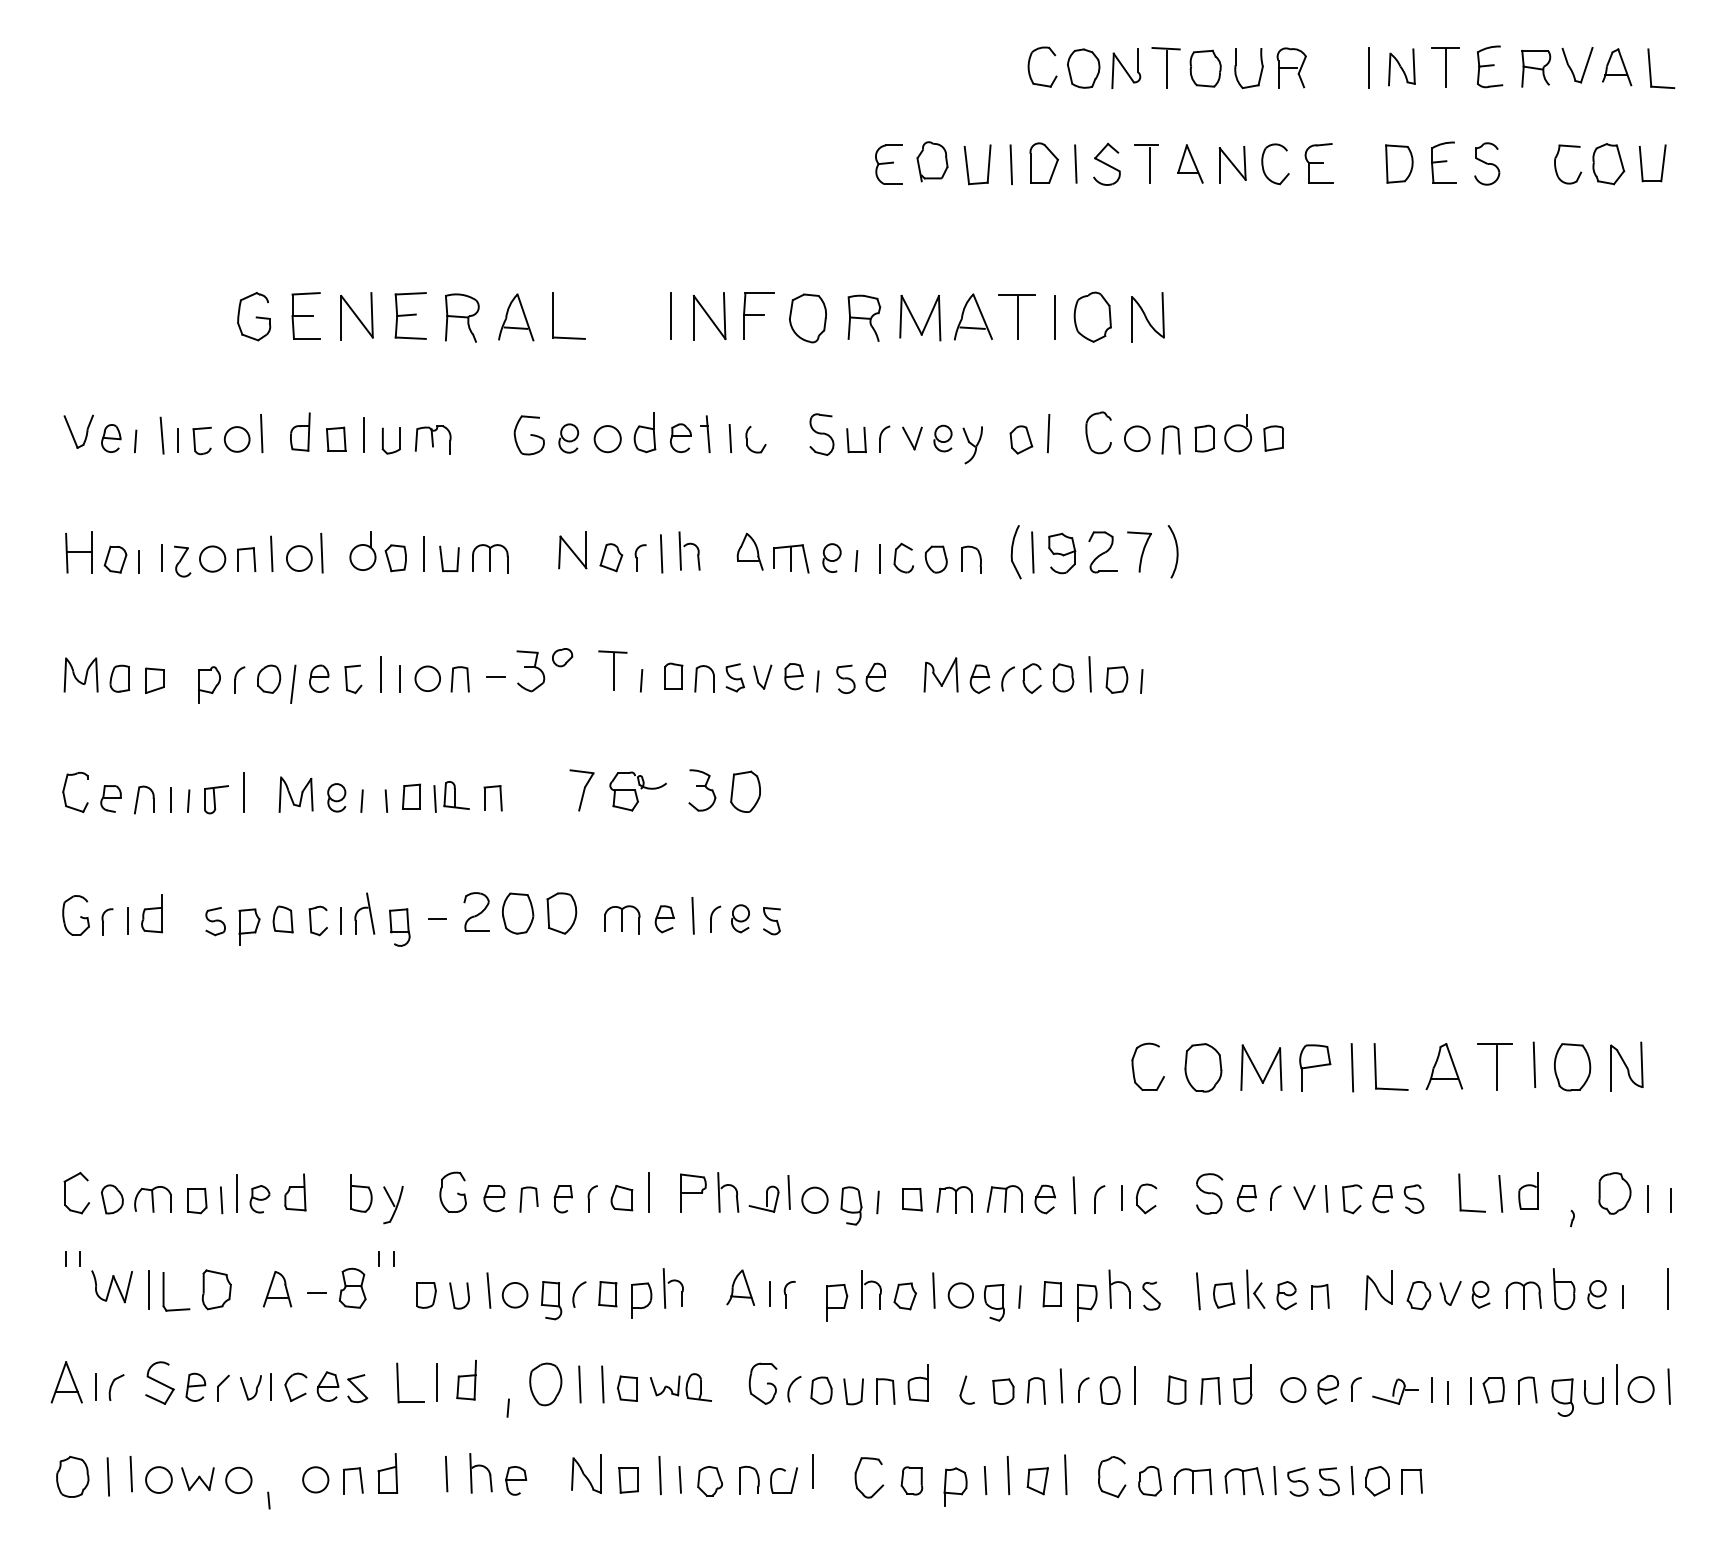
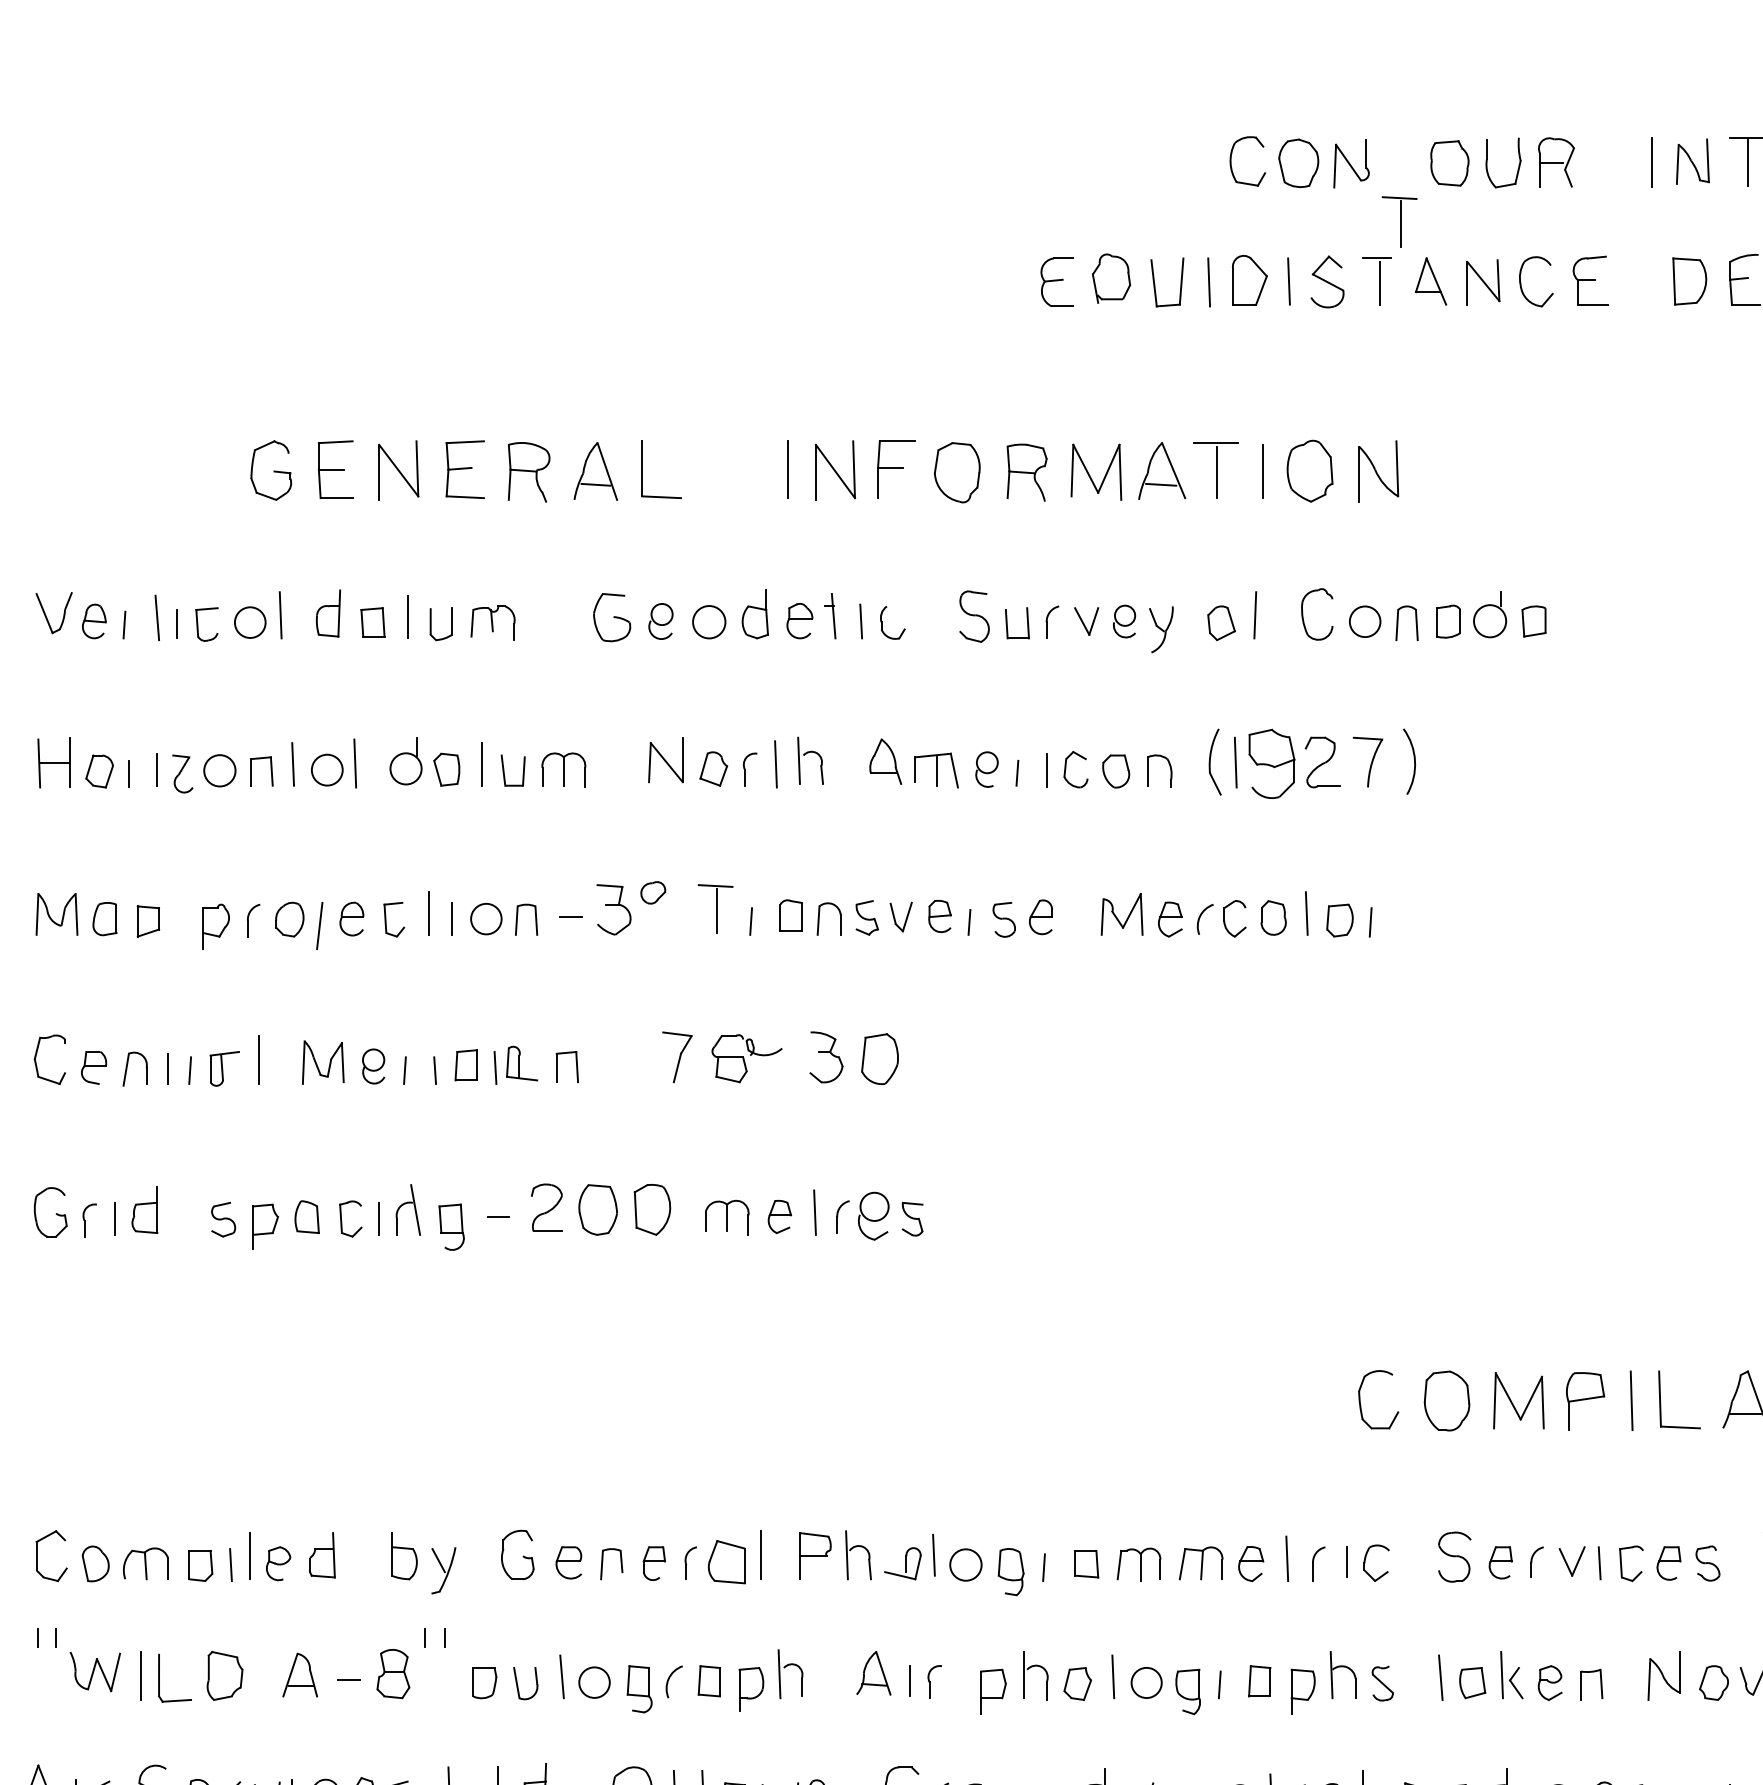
part: (1165, 67) -> (1398, 221), moved
part: (1062, 553) -> (1272, 763), size x1.4
part: (740, 918) -> (873, 1215), size x1.4
part: (621, 1198) -> (726, 1562), size x1.4

